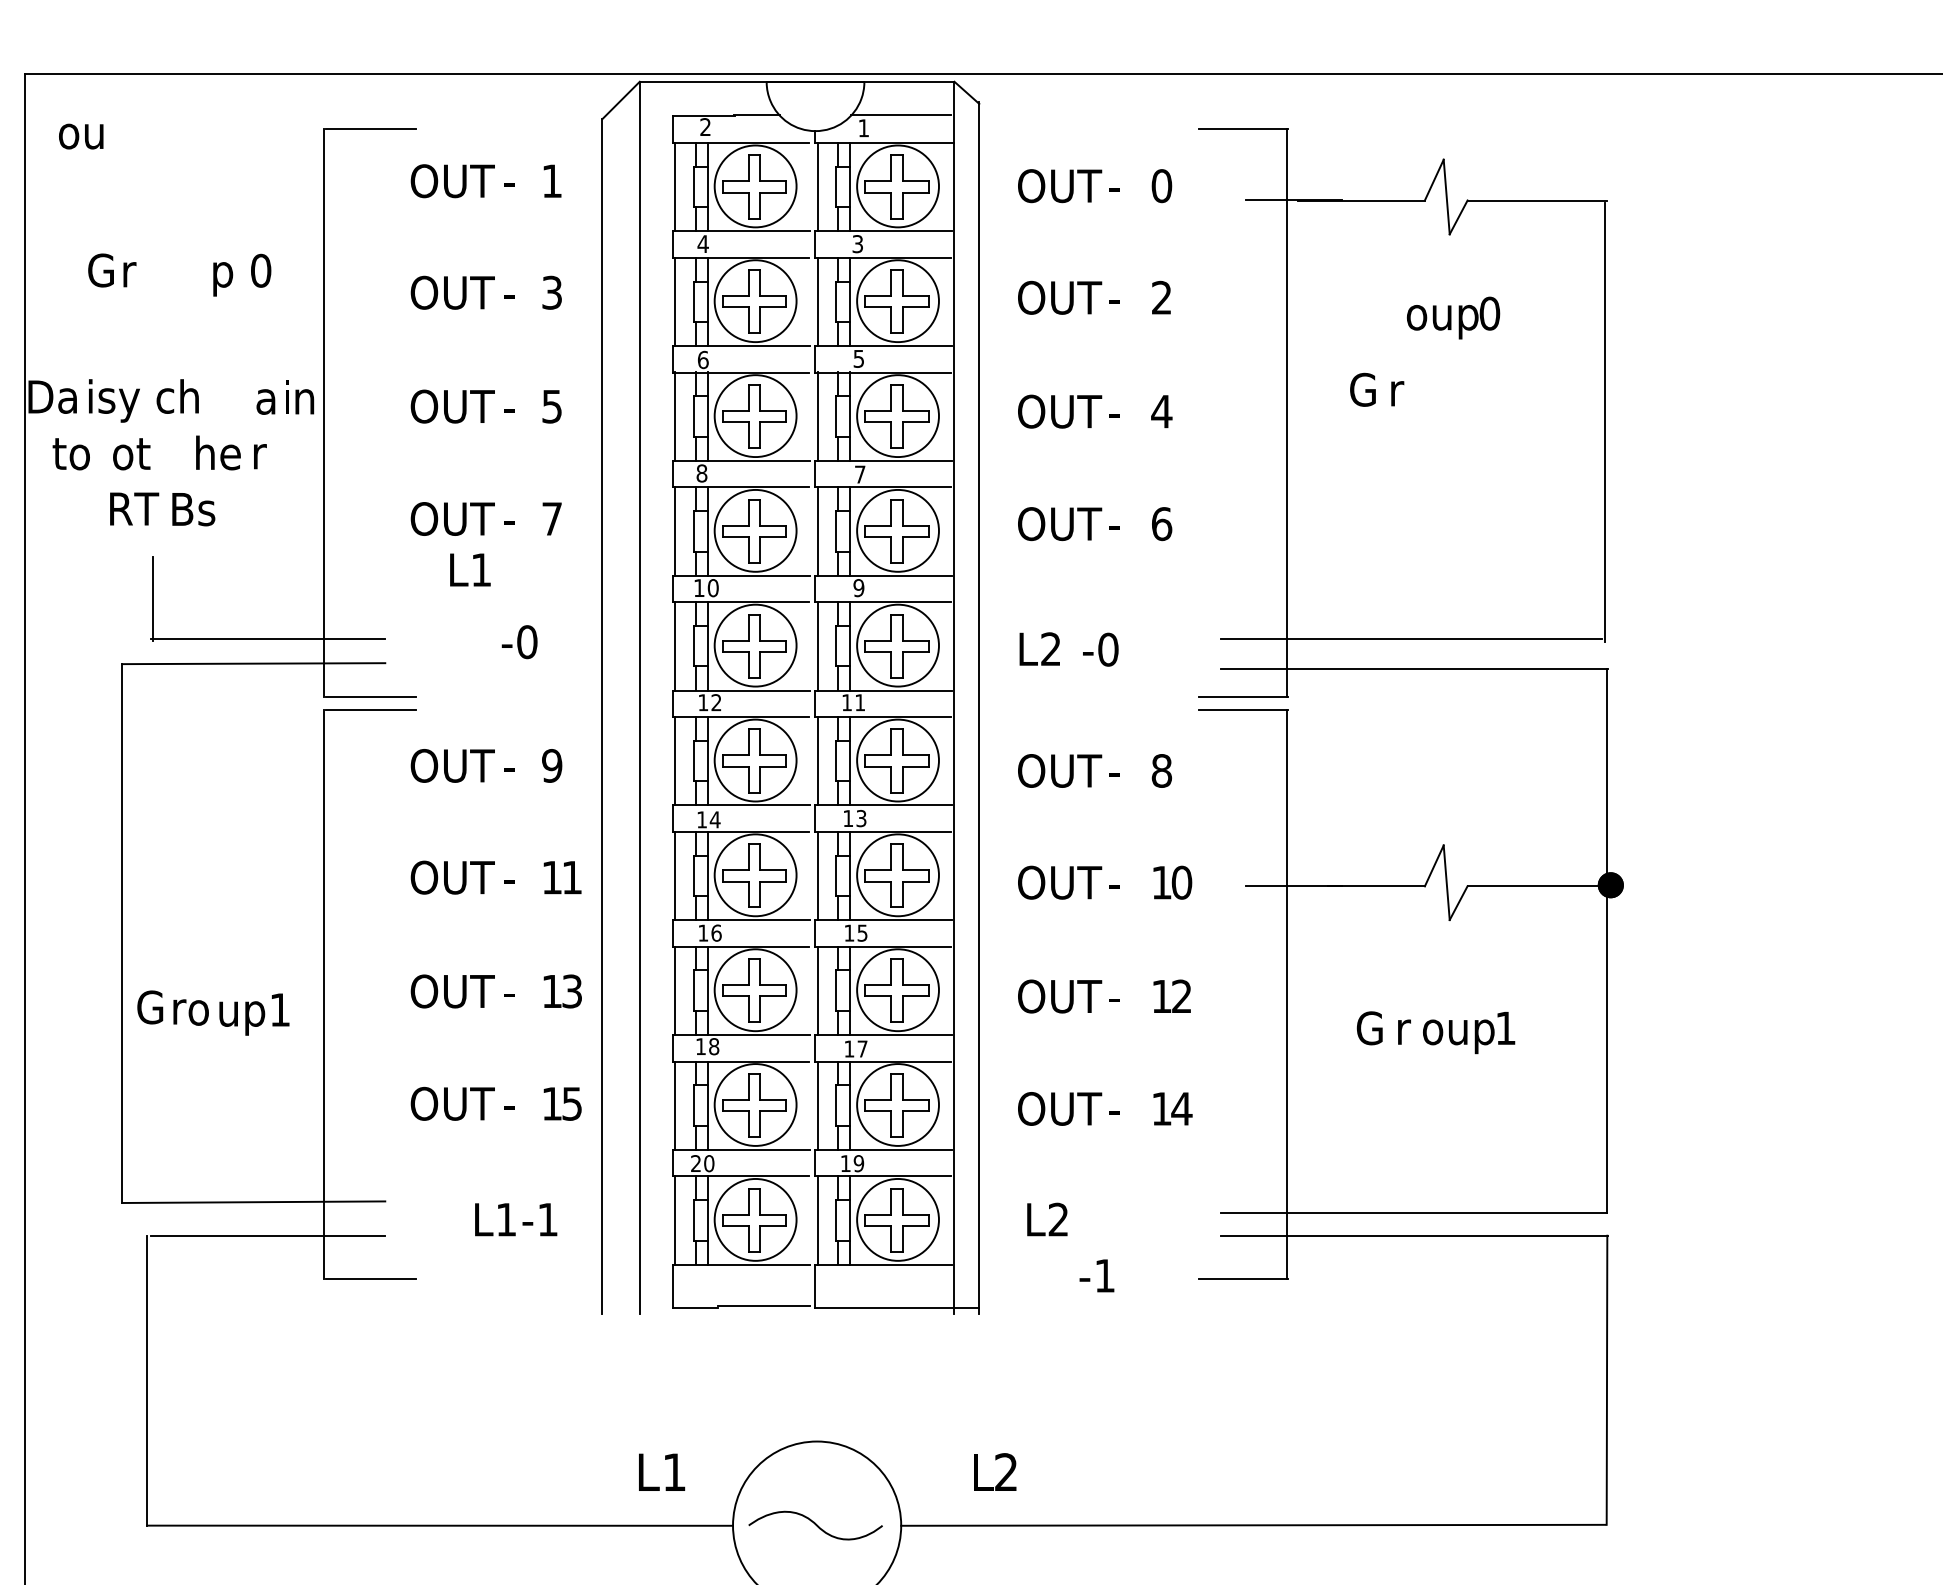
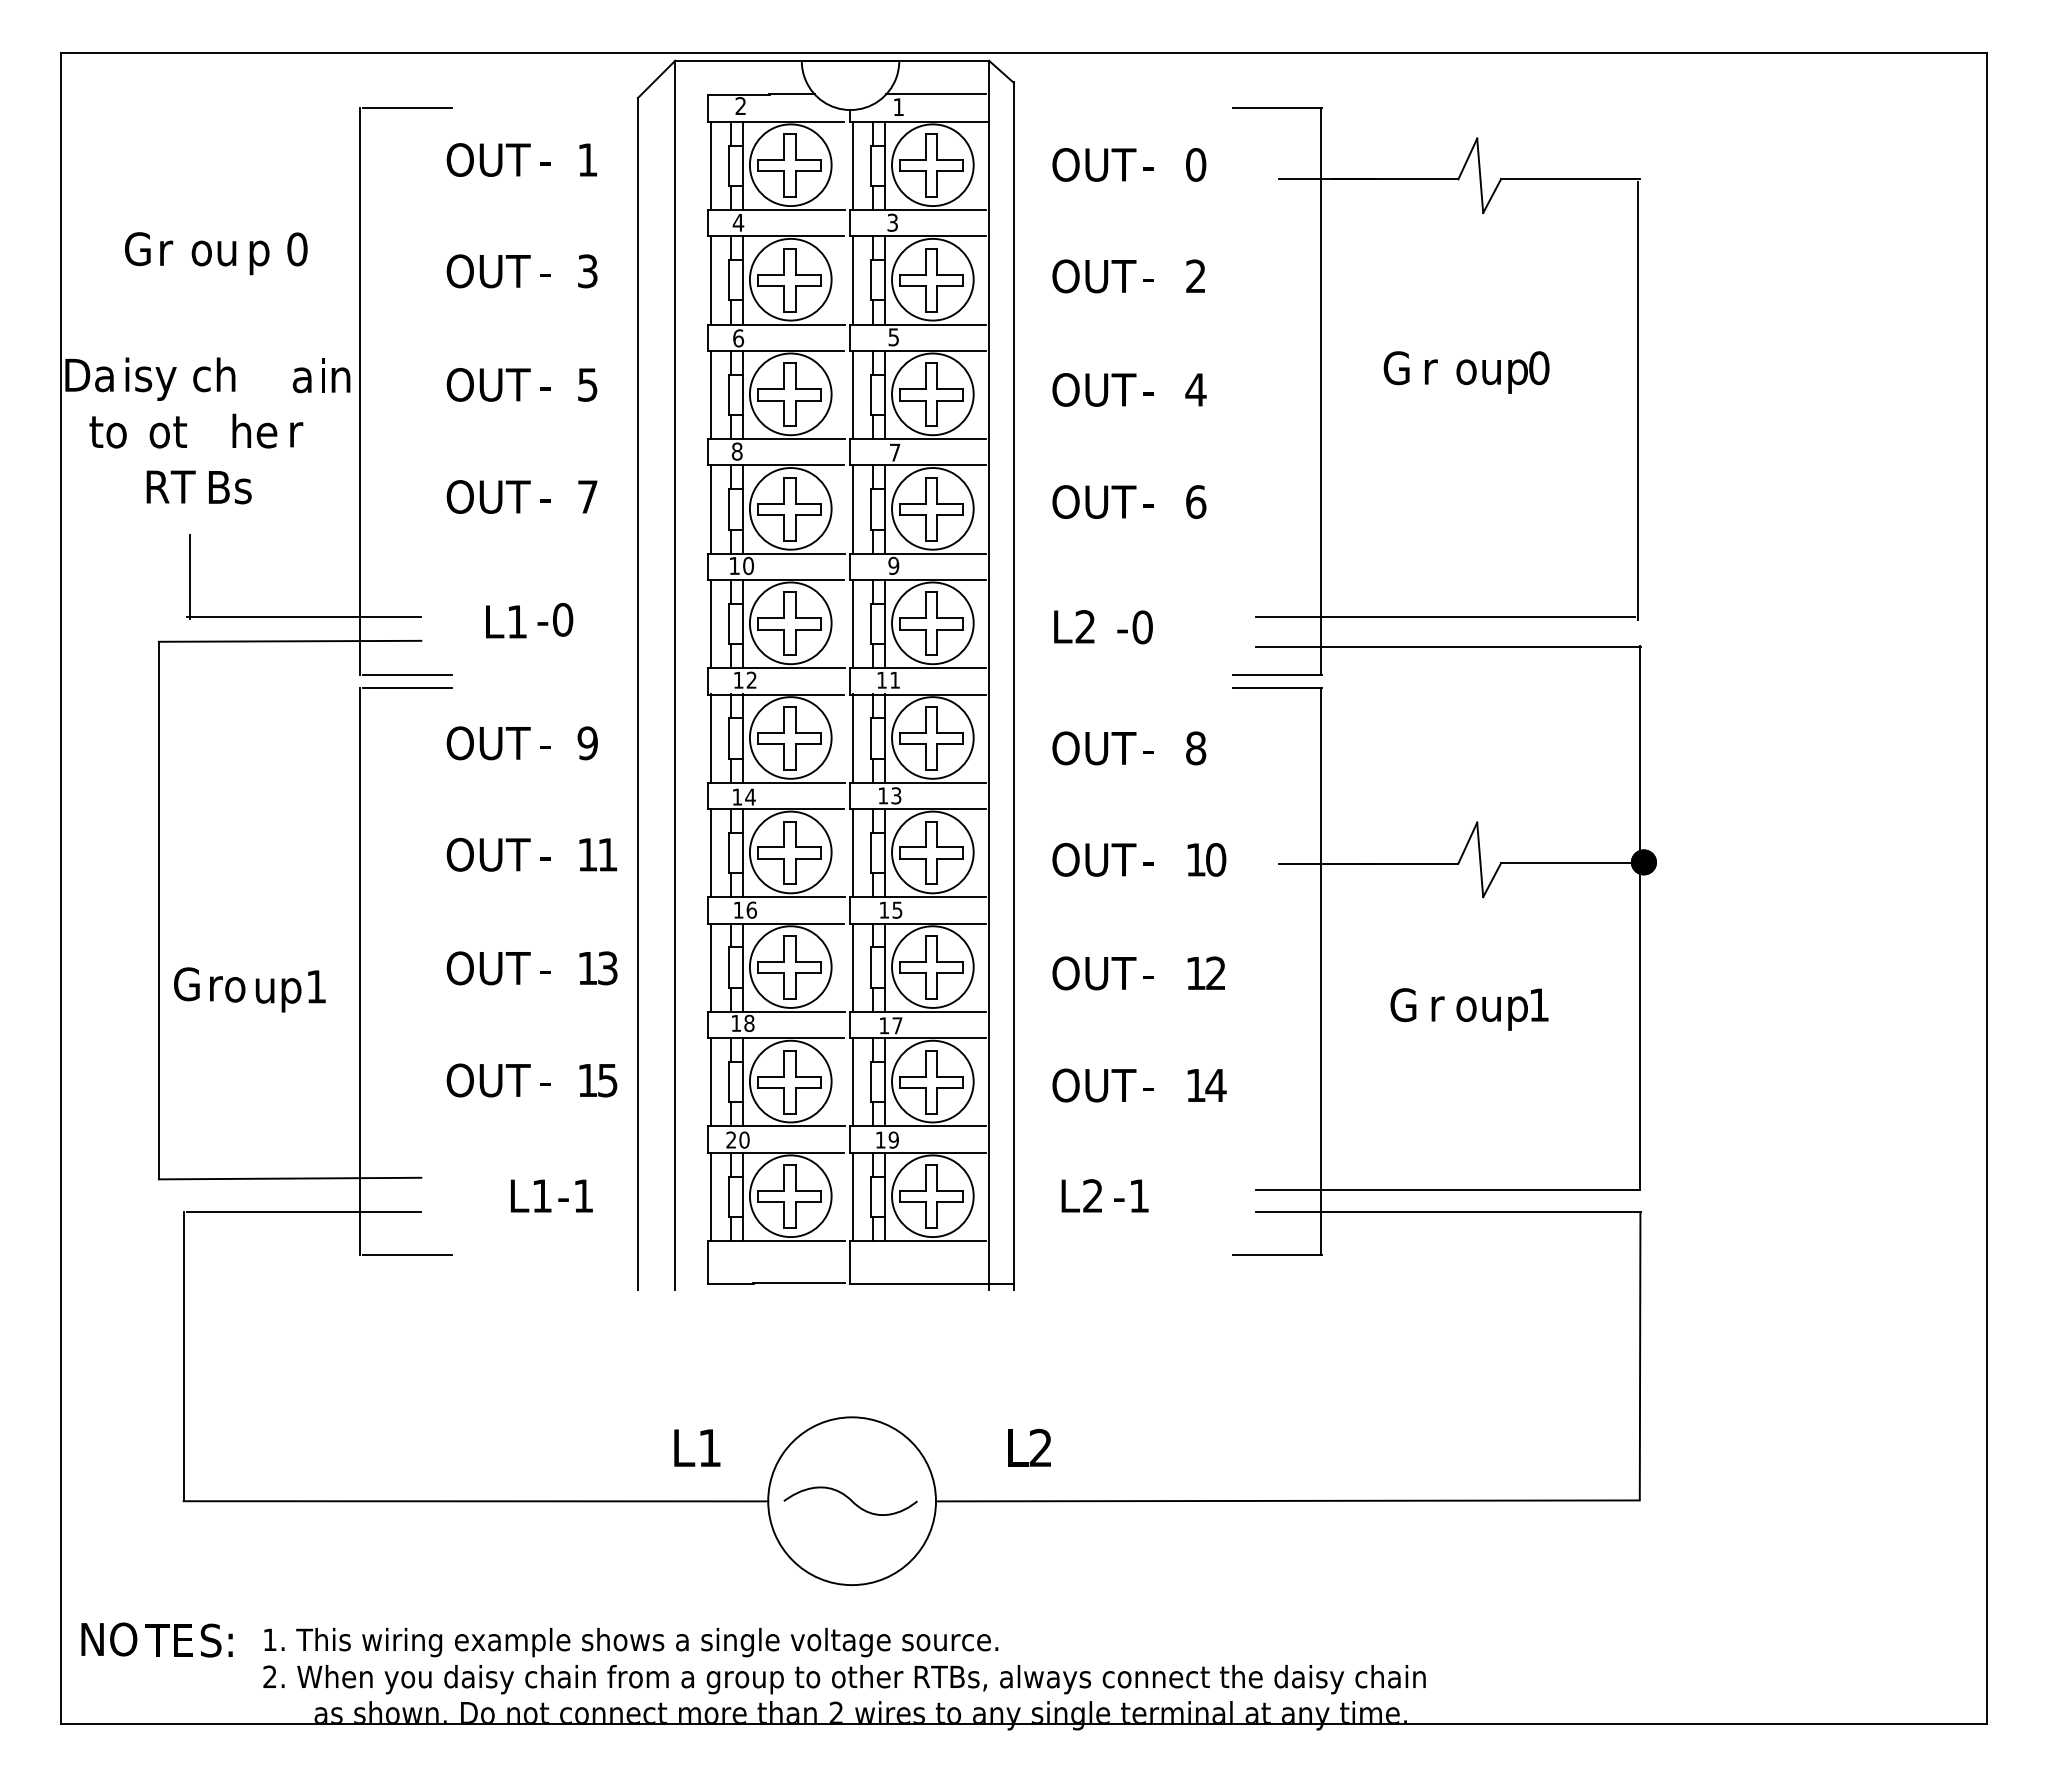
text: (80, 136) -> (213, 253), moved
text: (1453, 318) -> (1502, 372), moved
text: (470, 569) -> (506, 621), moved
text: (1097, 1275) -> (1131, 1195), moved

